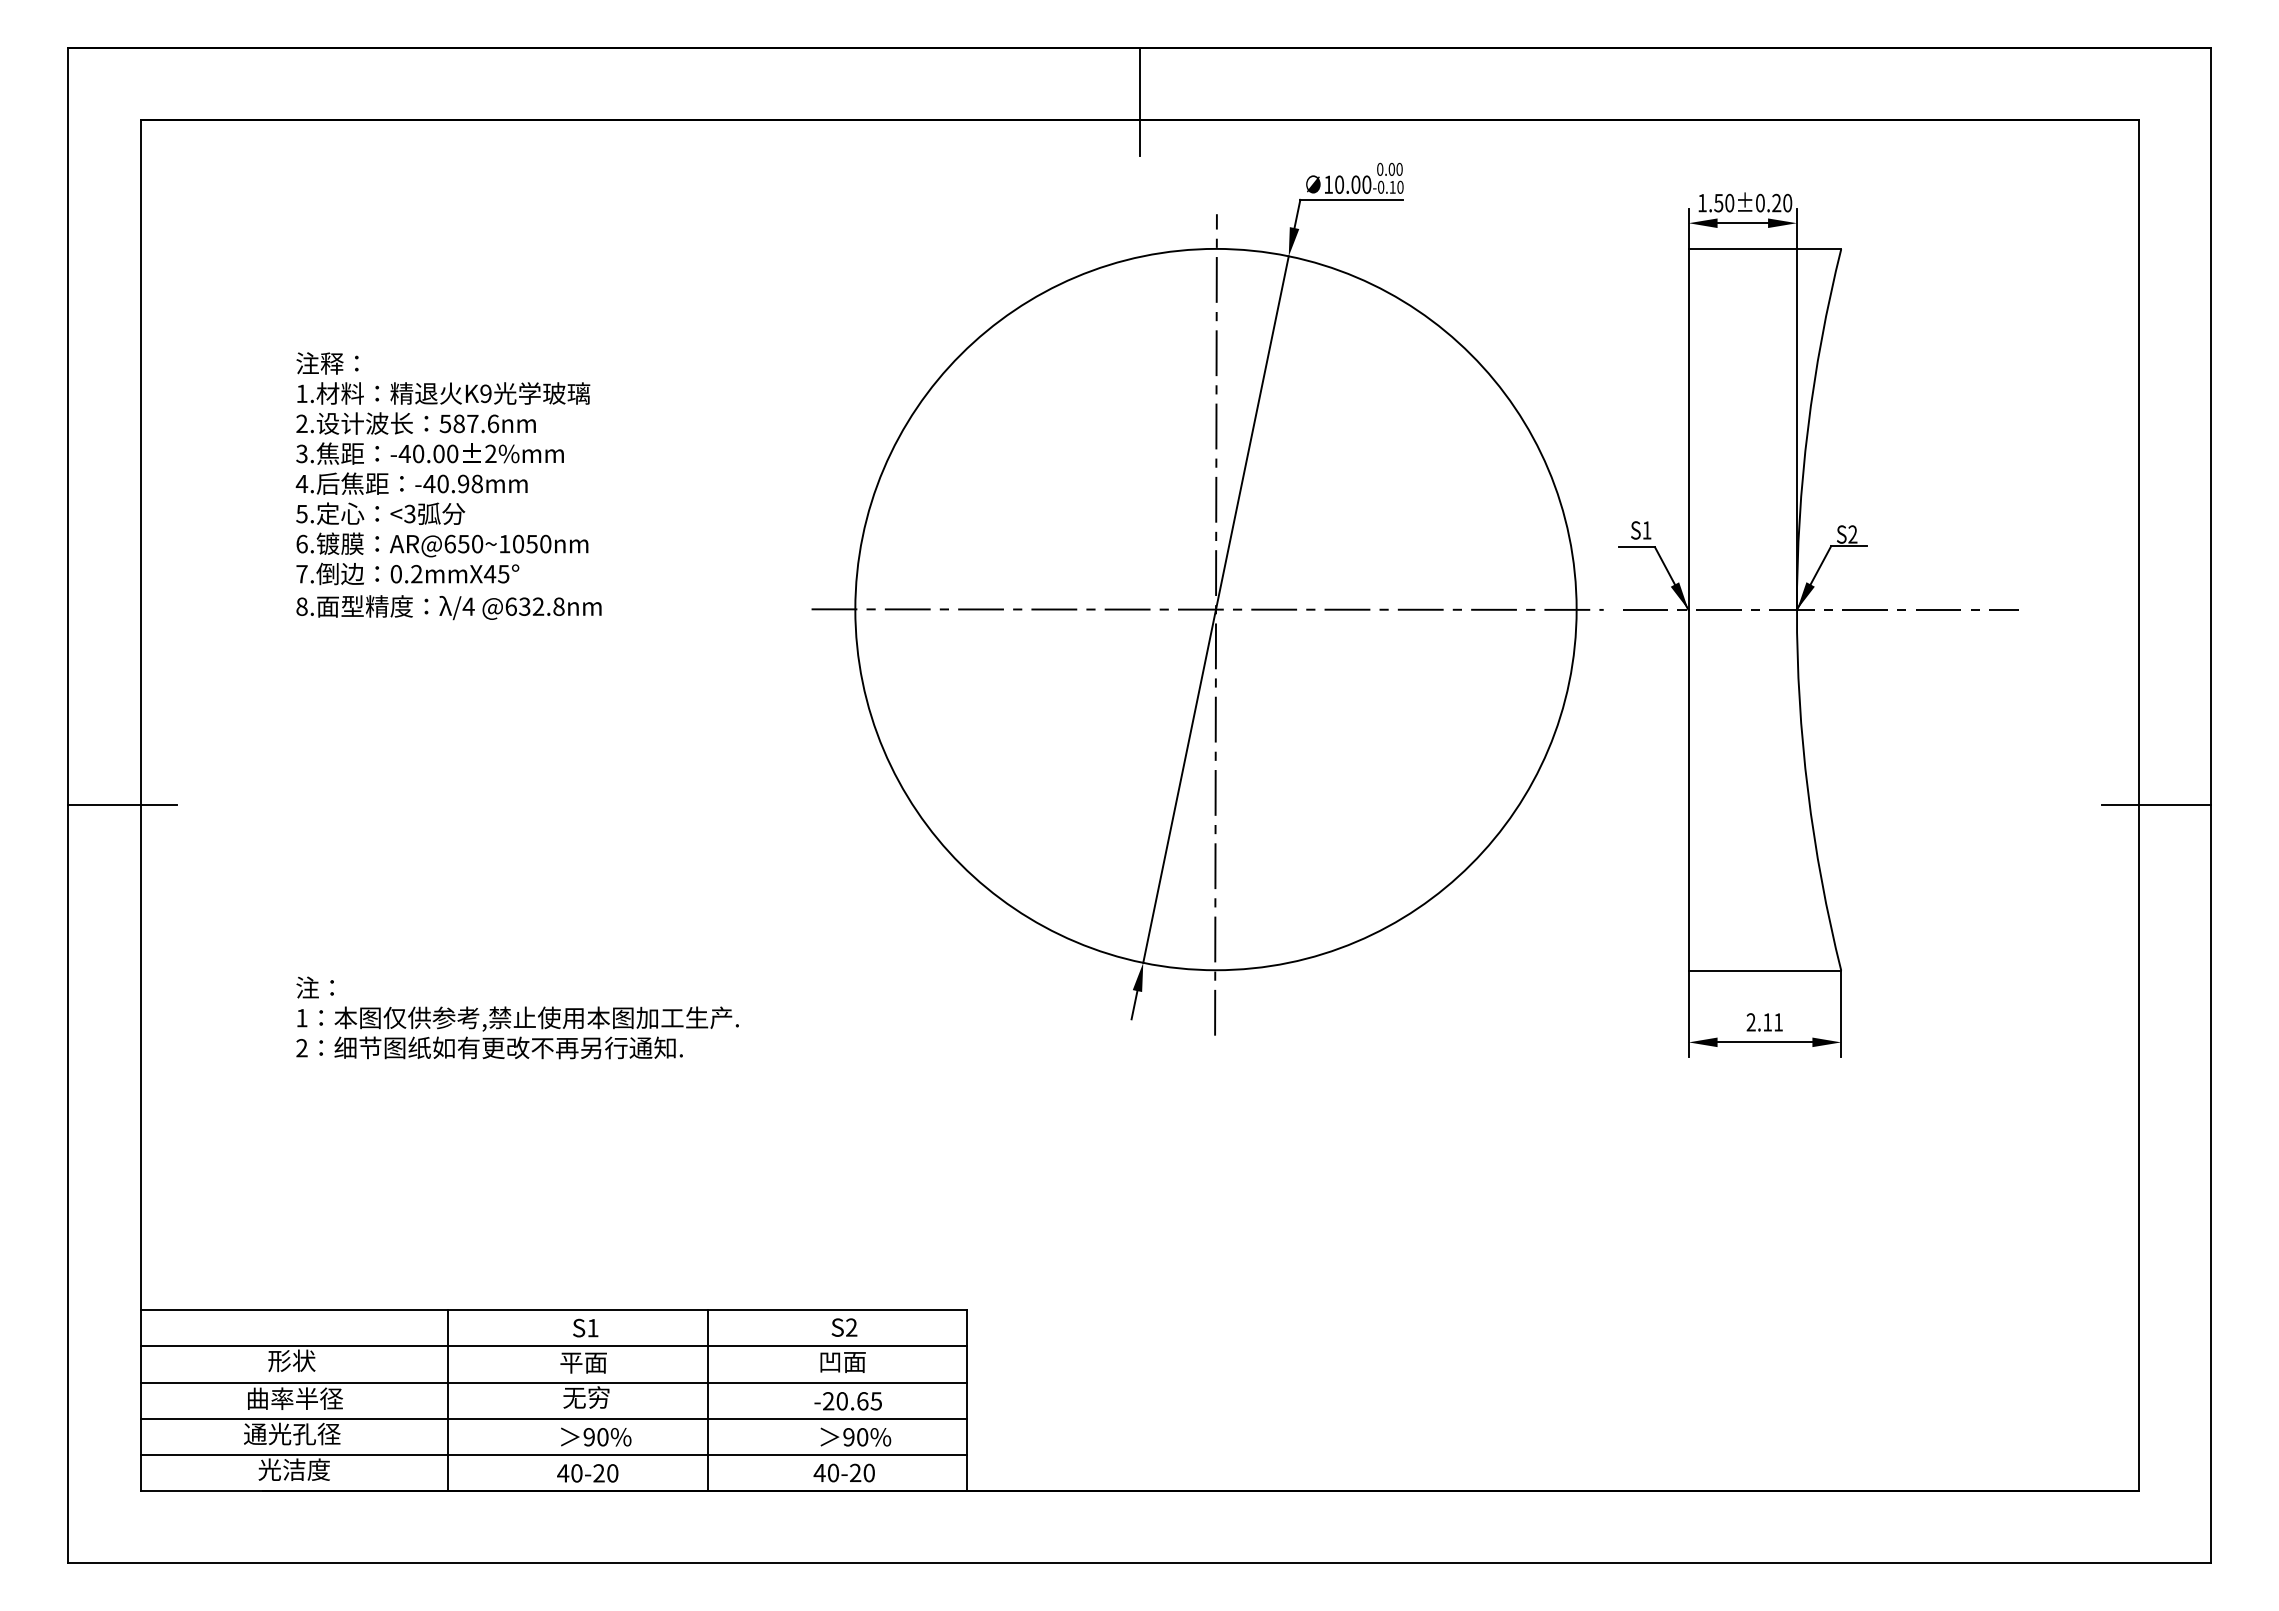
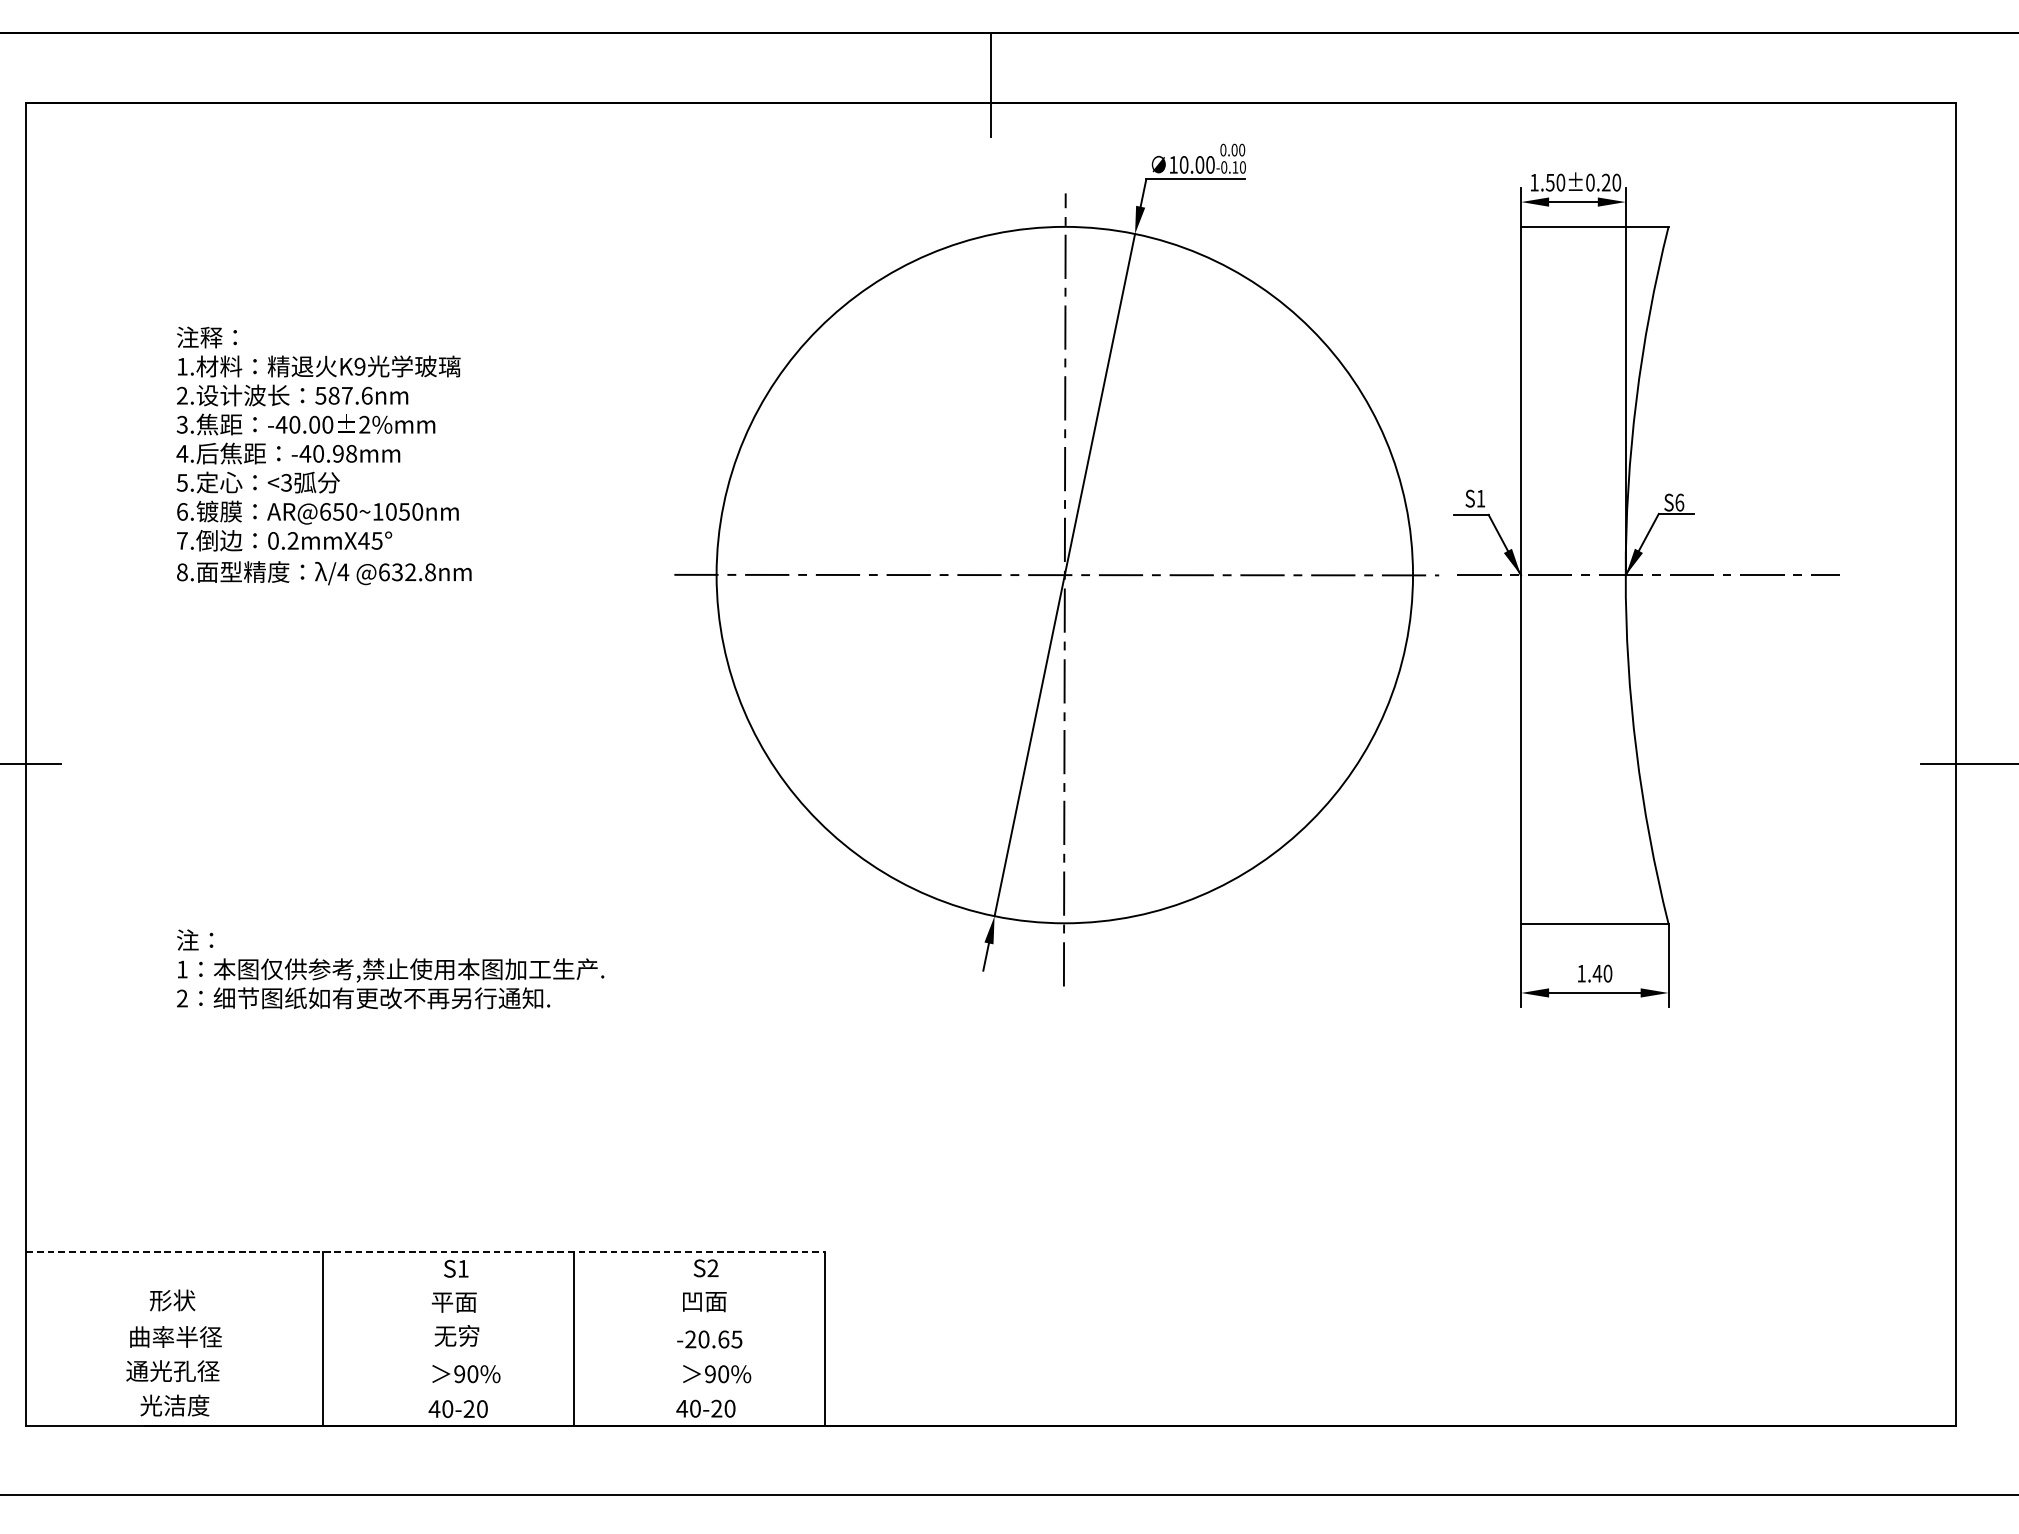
text: (1852, 534) -> (1679, 502), S2 -> S6
text: (1764, 1022) -> (1594, 973), 2.11 -> 1.40
line: (554, 1310) -> (426, 1251), solid -> dashed
line: (553, 1346) -> (425, 1286), removed
line: (553, 1382) -> (425, 1321), removed
line: (553, 1418) -> (425, 1356), removed
line: (553, 1454) -> (425, 1390), removed

